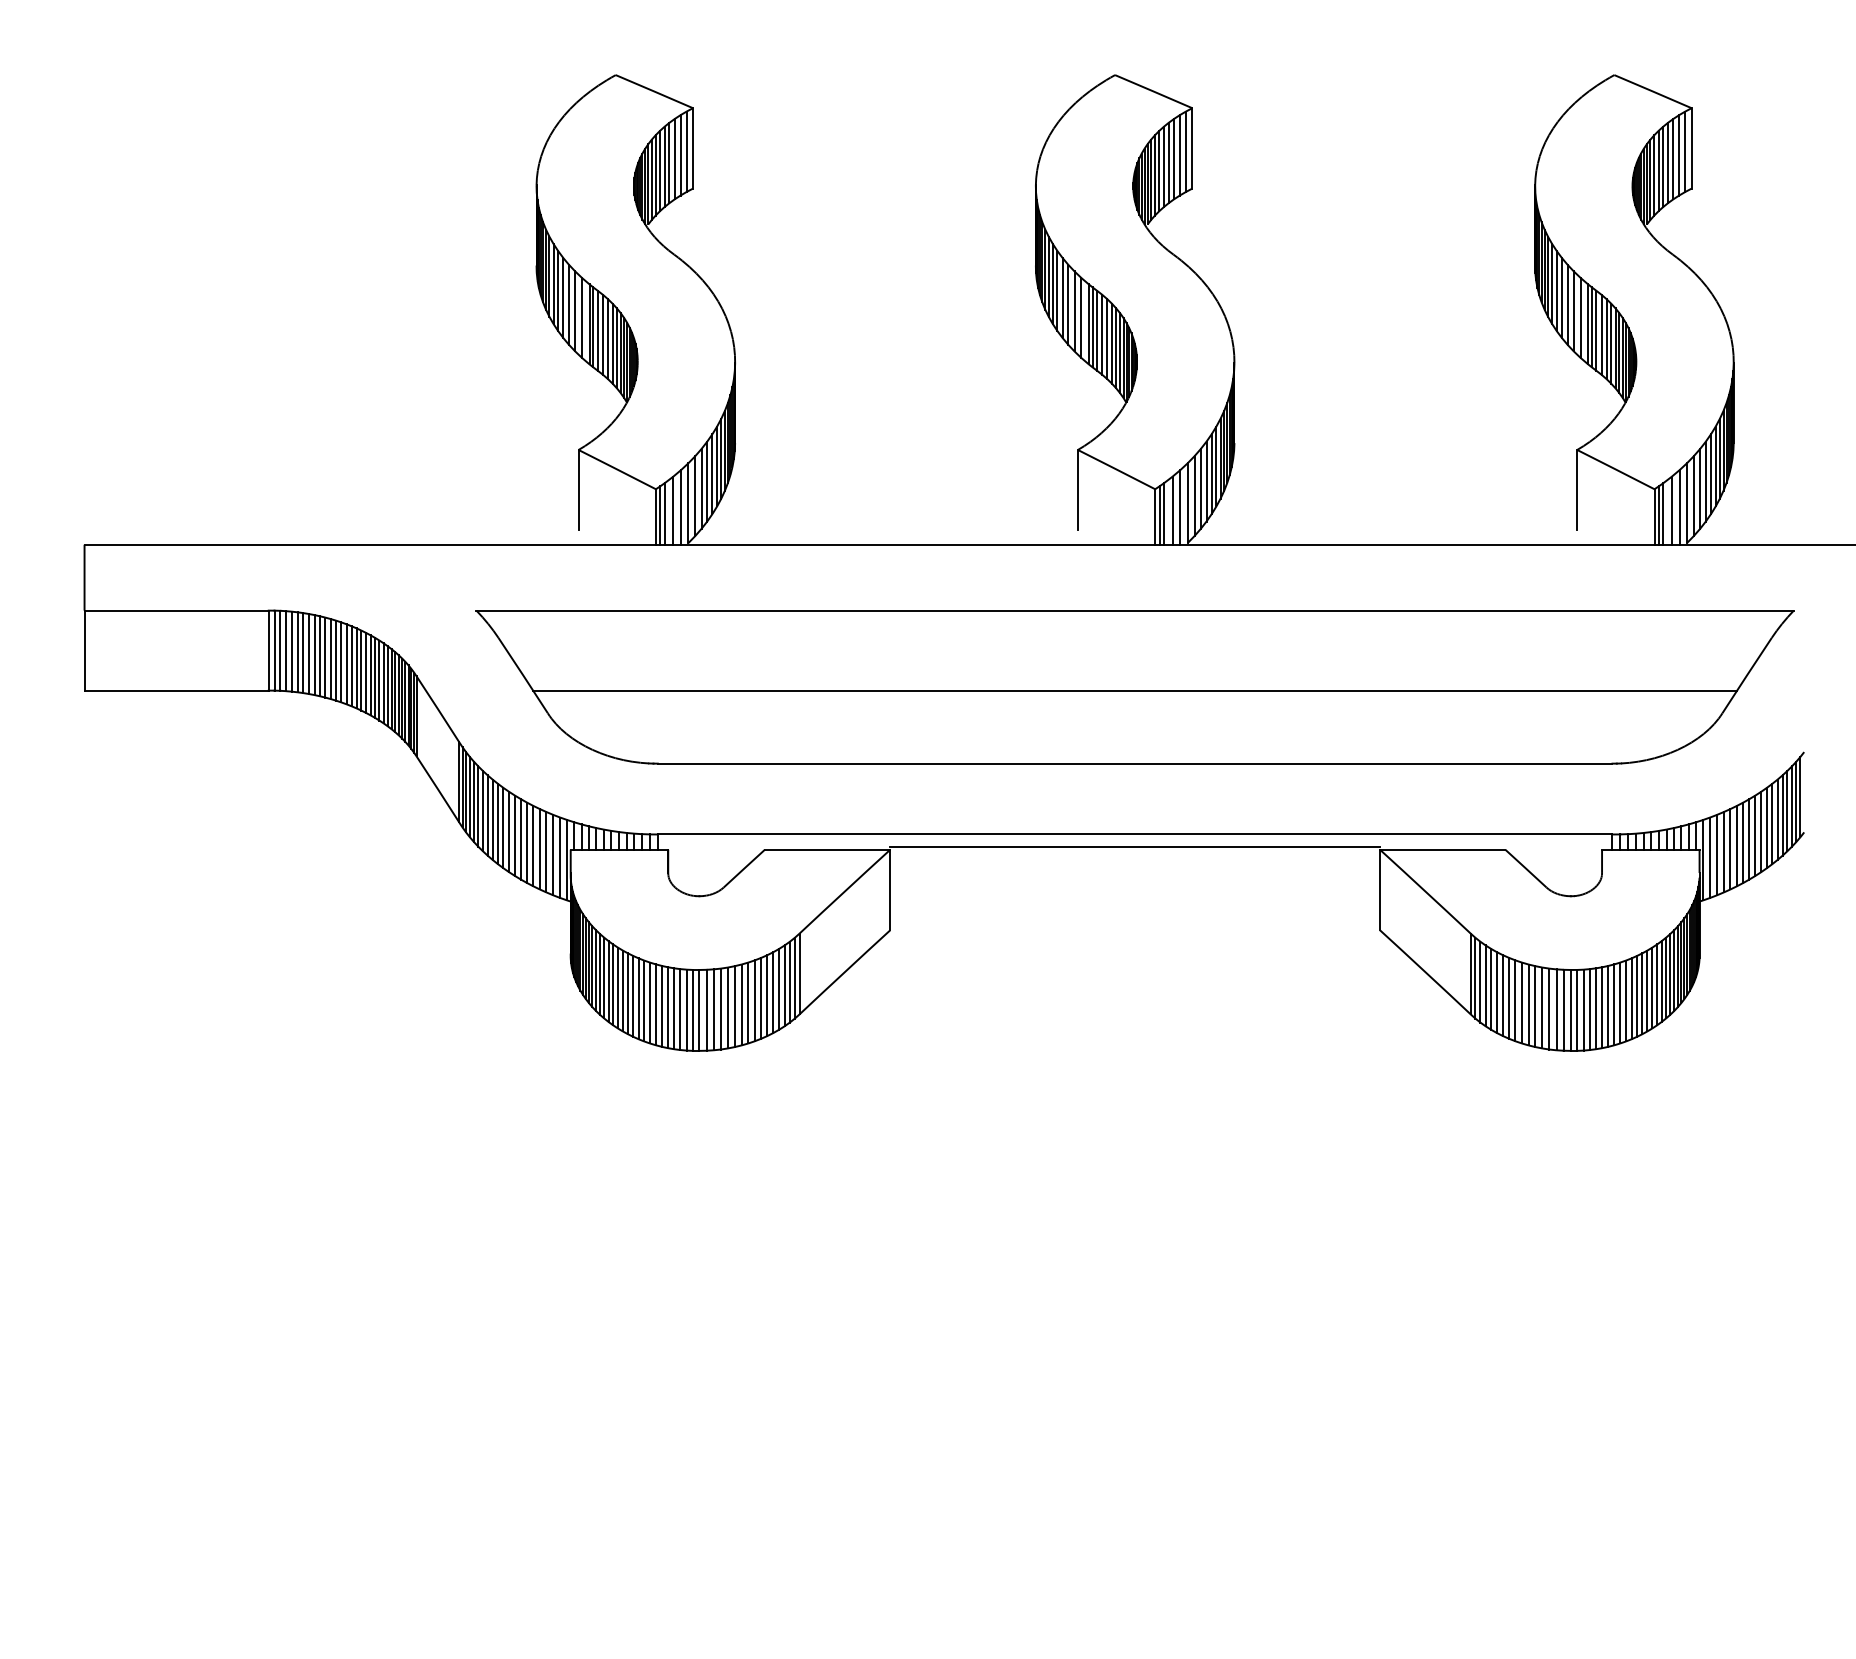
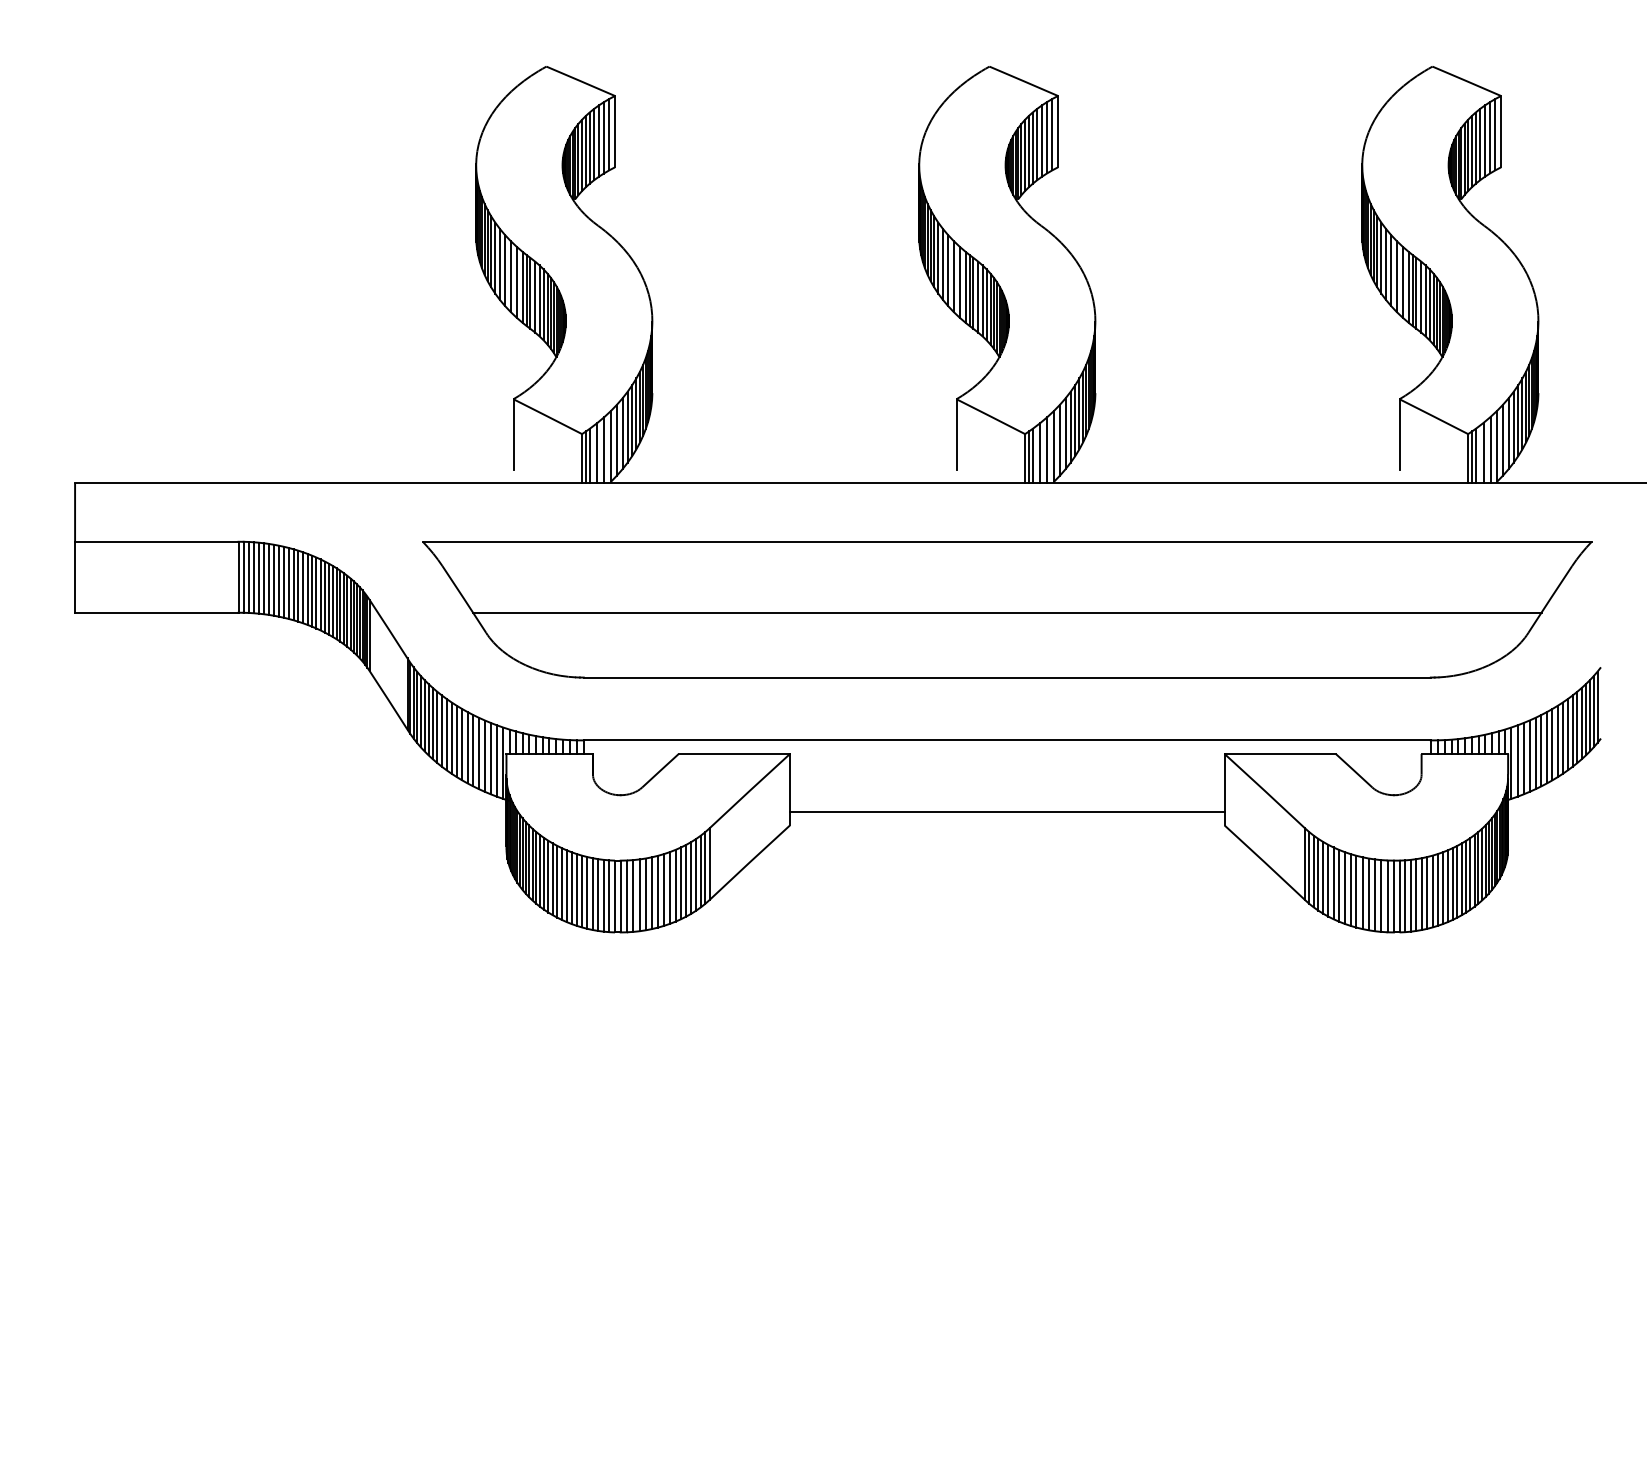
line: (1135, 846) -> (1007, 811), moved

